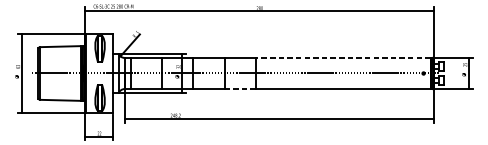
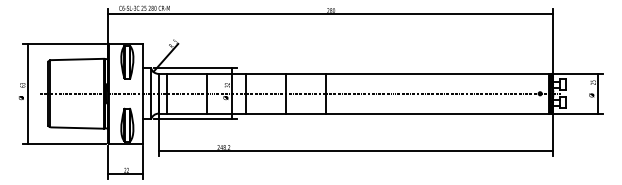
line: (343, 57) -> (437, 73), dashed -> solid
line: (239, 88) -> (305, 113), dashed -> solid

